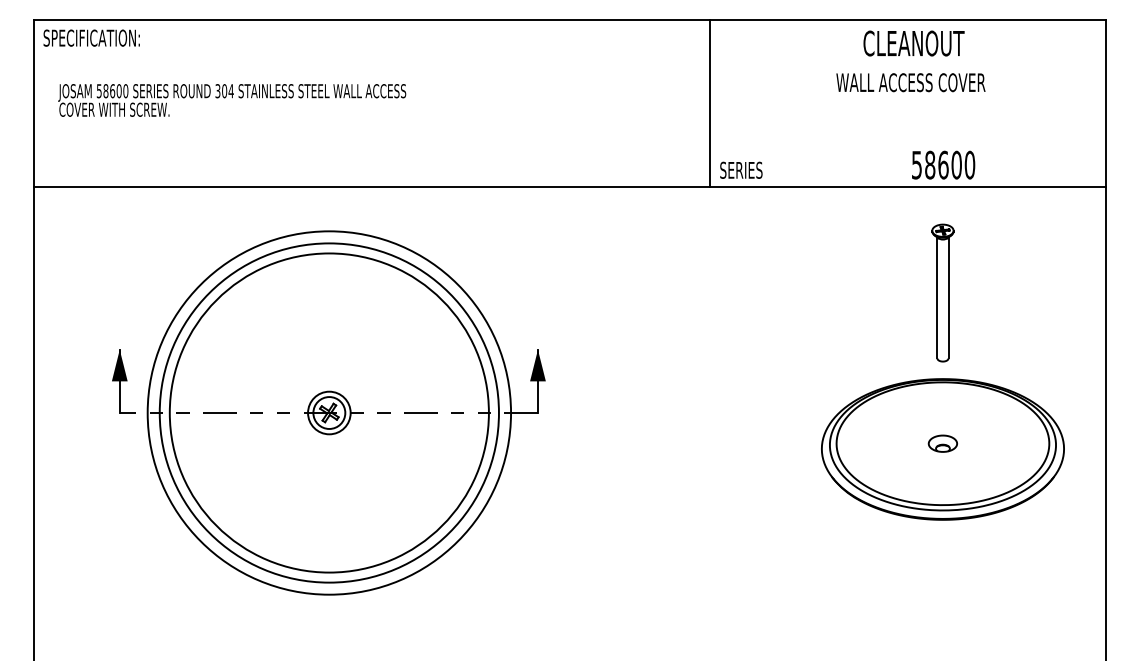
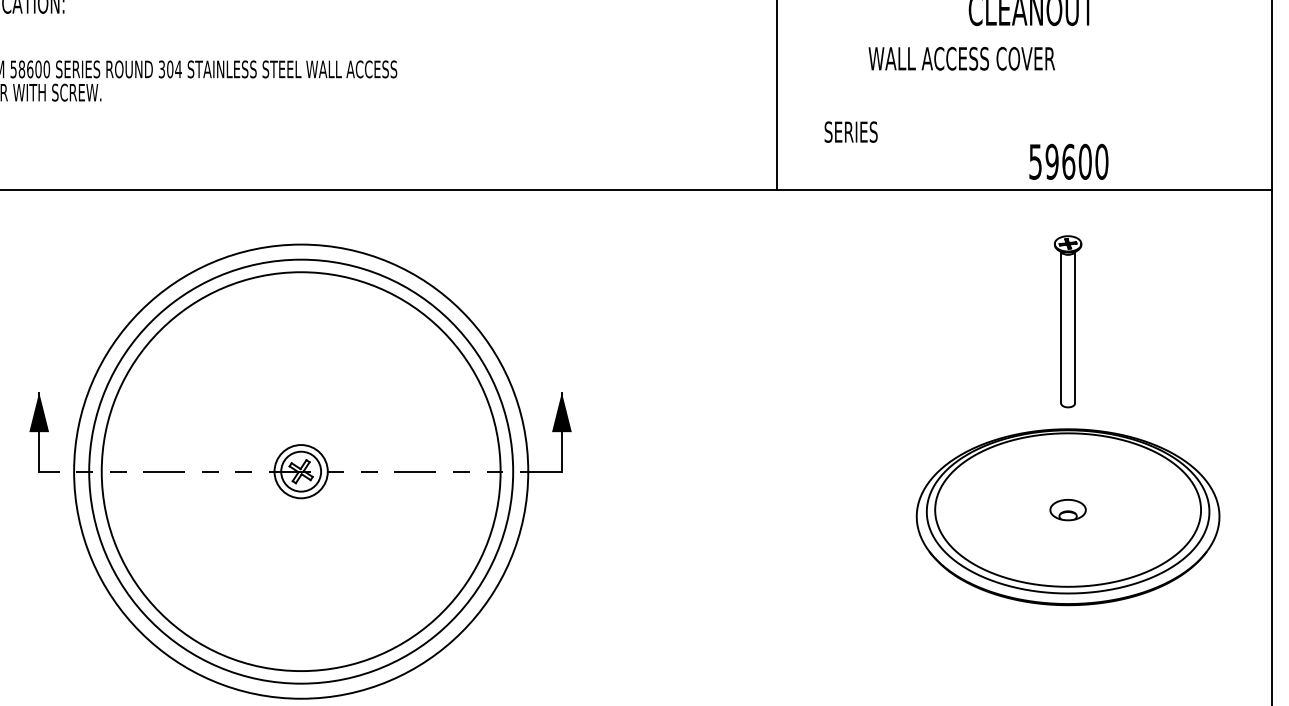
text: (910, 82) -> (961, 58), moved
text: (930, 165) -> (1052, 162), 58600 -> 59600
text: (741, 169) -> (851, 131), moved

